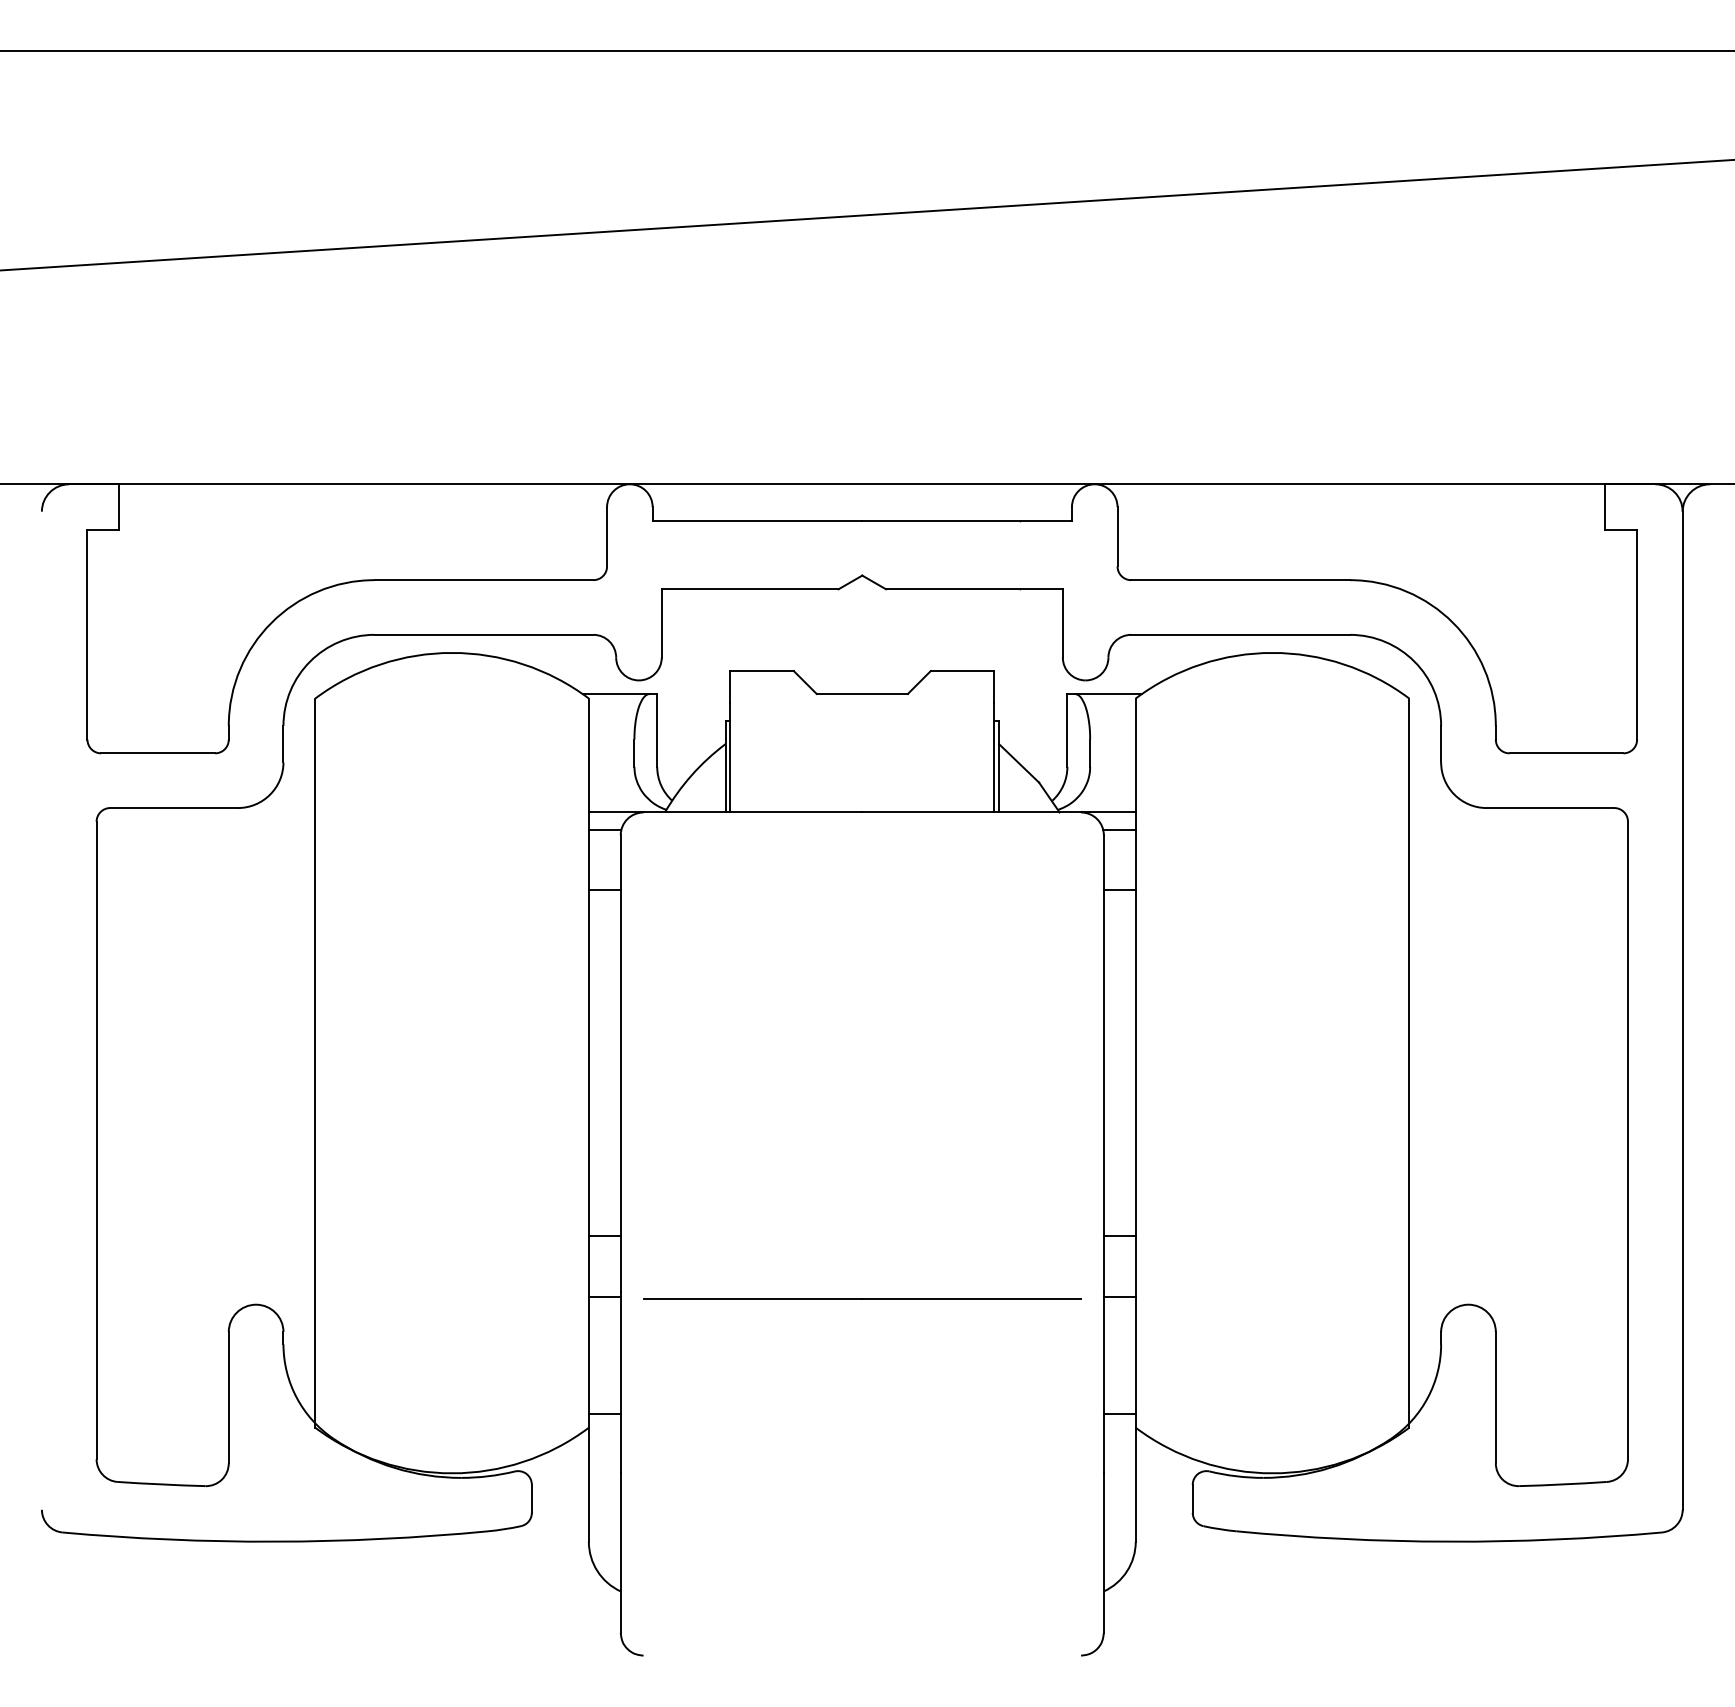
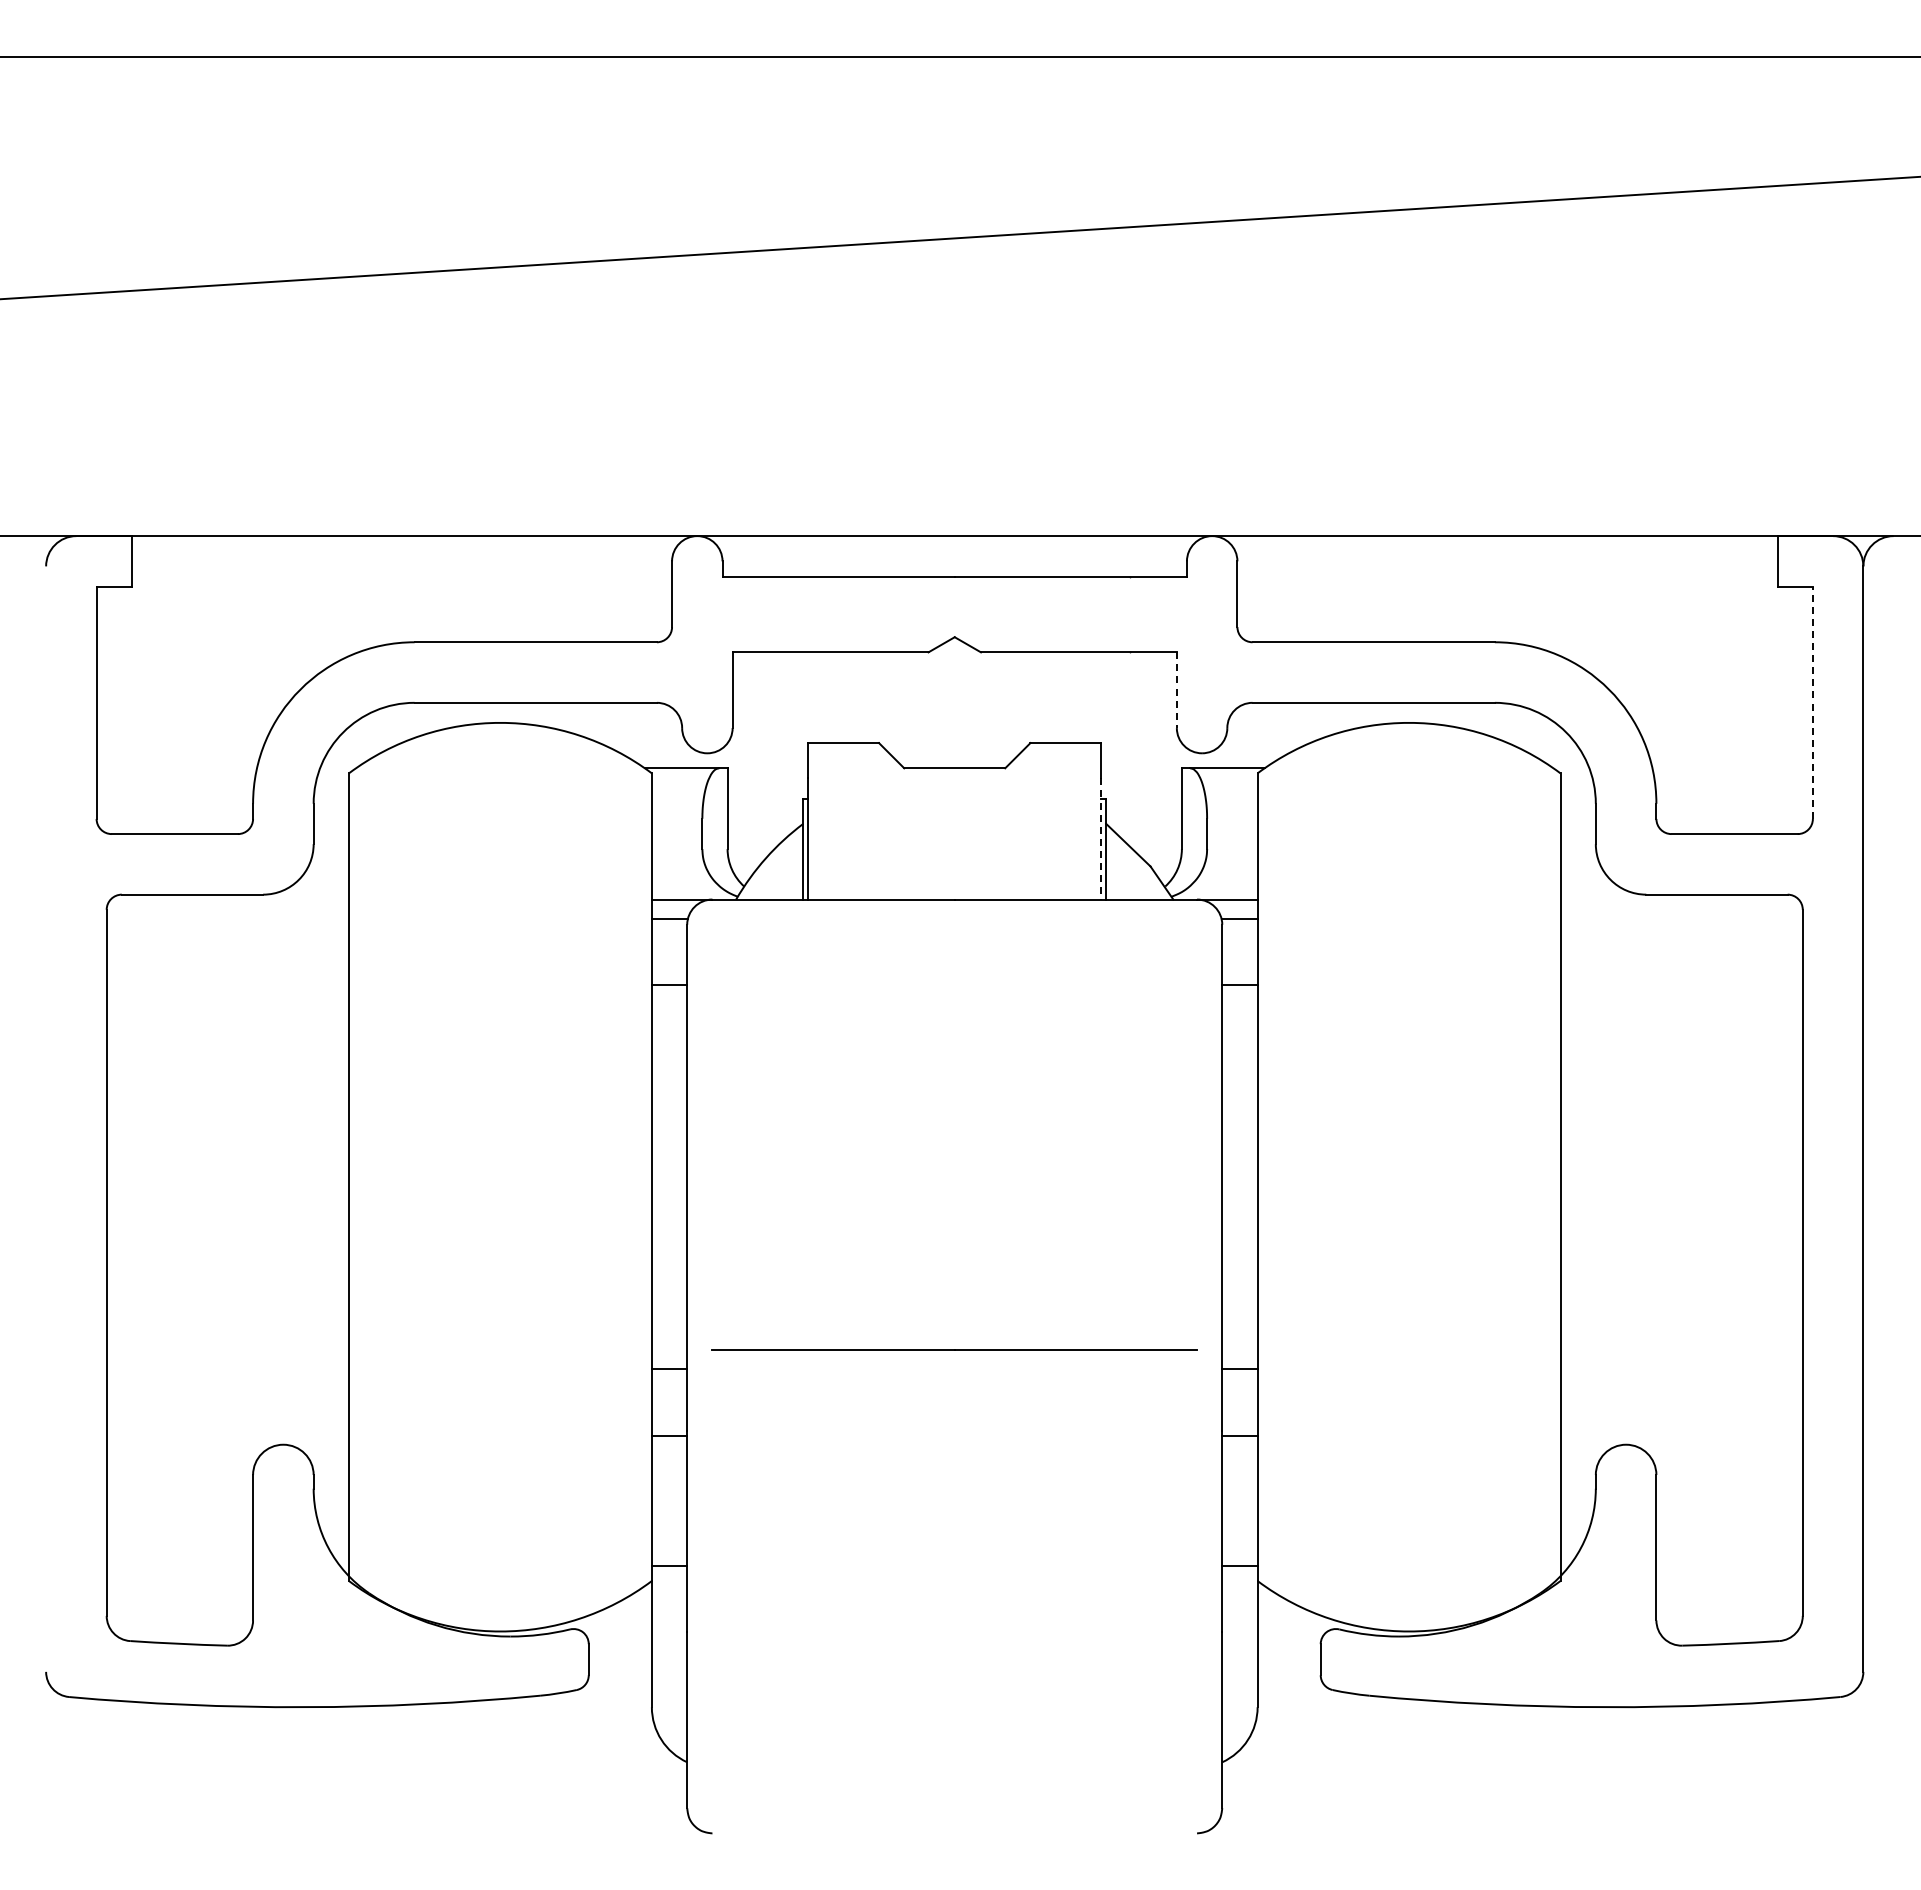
line: (1062, 623) -> (1176, 690), solid -> dashed
line: (1636, 634) -> (1812, 702), solid -> dashed
line: (994, 757) -> (1101, 838), solid -> dashed
line: (862, 1299) -> (954, 1349), moved

